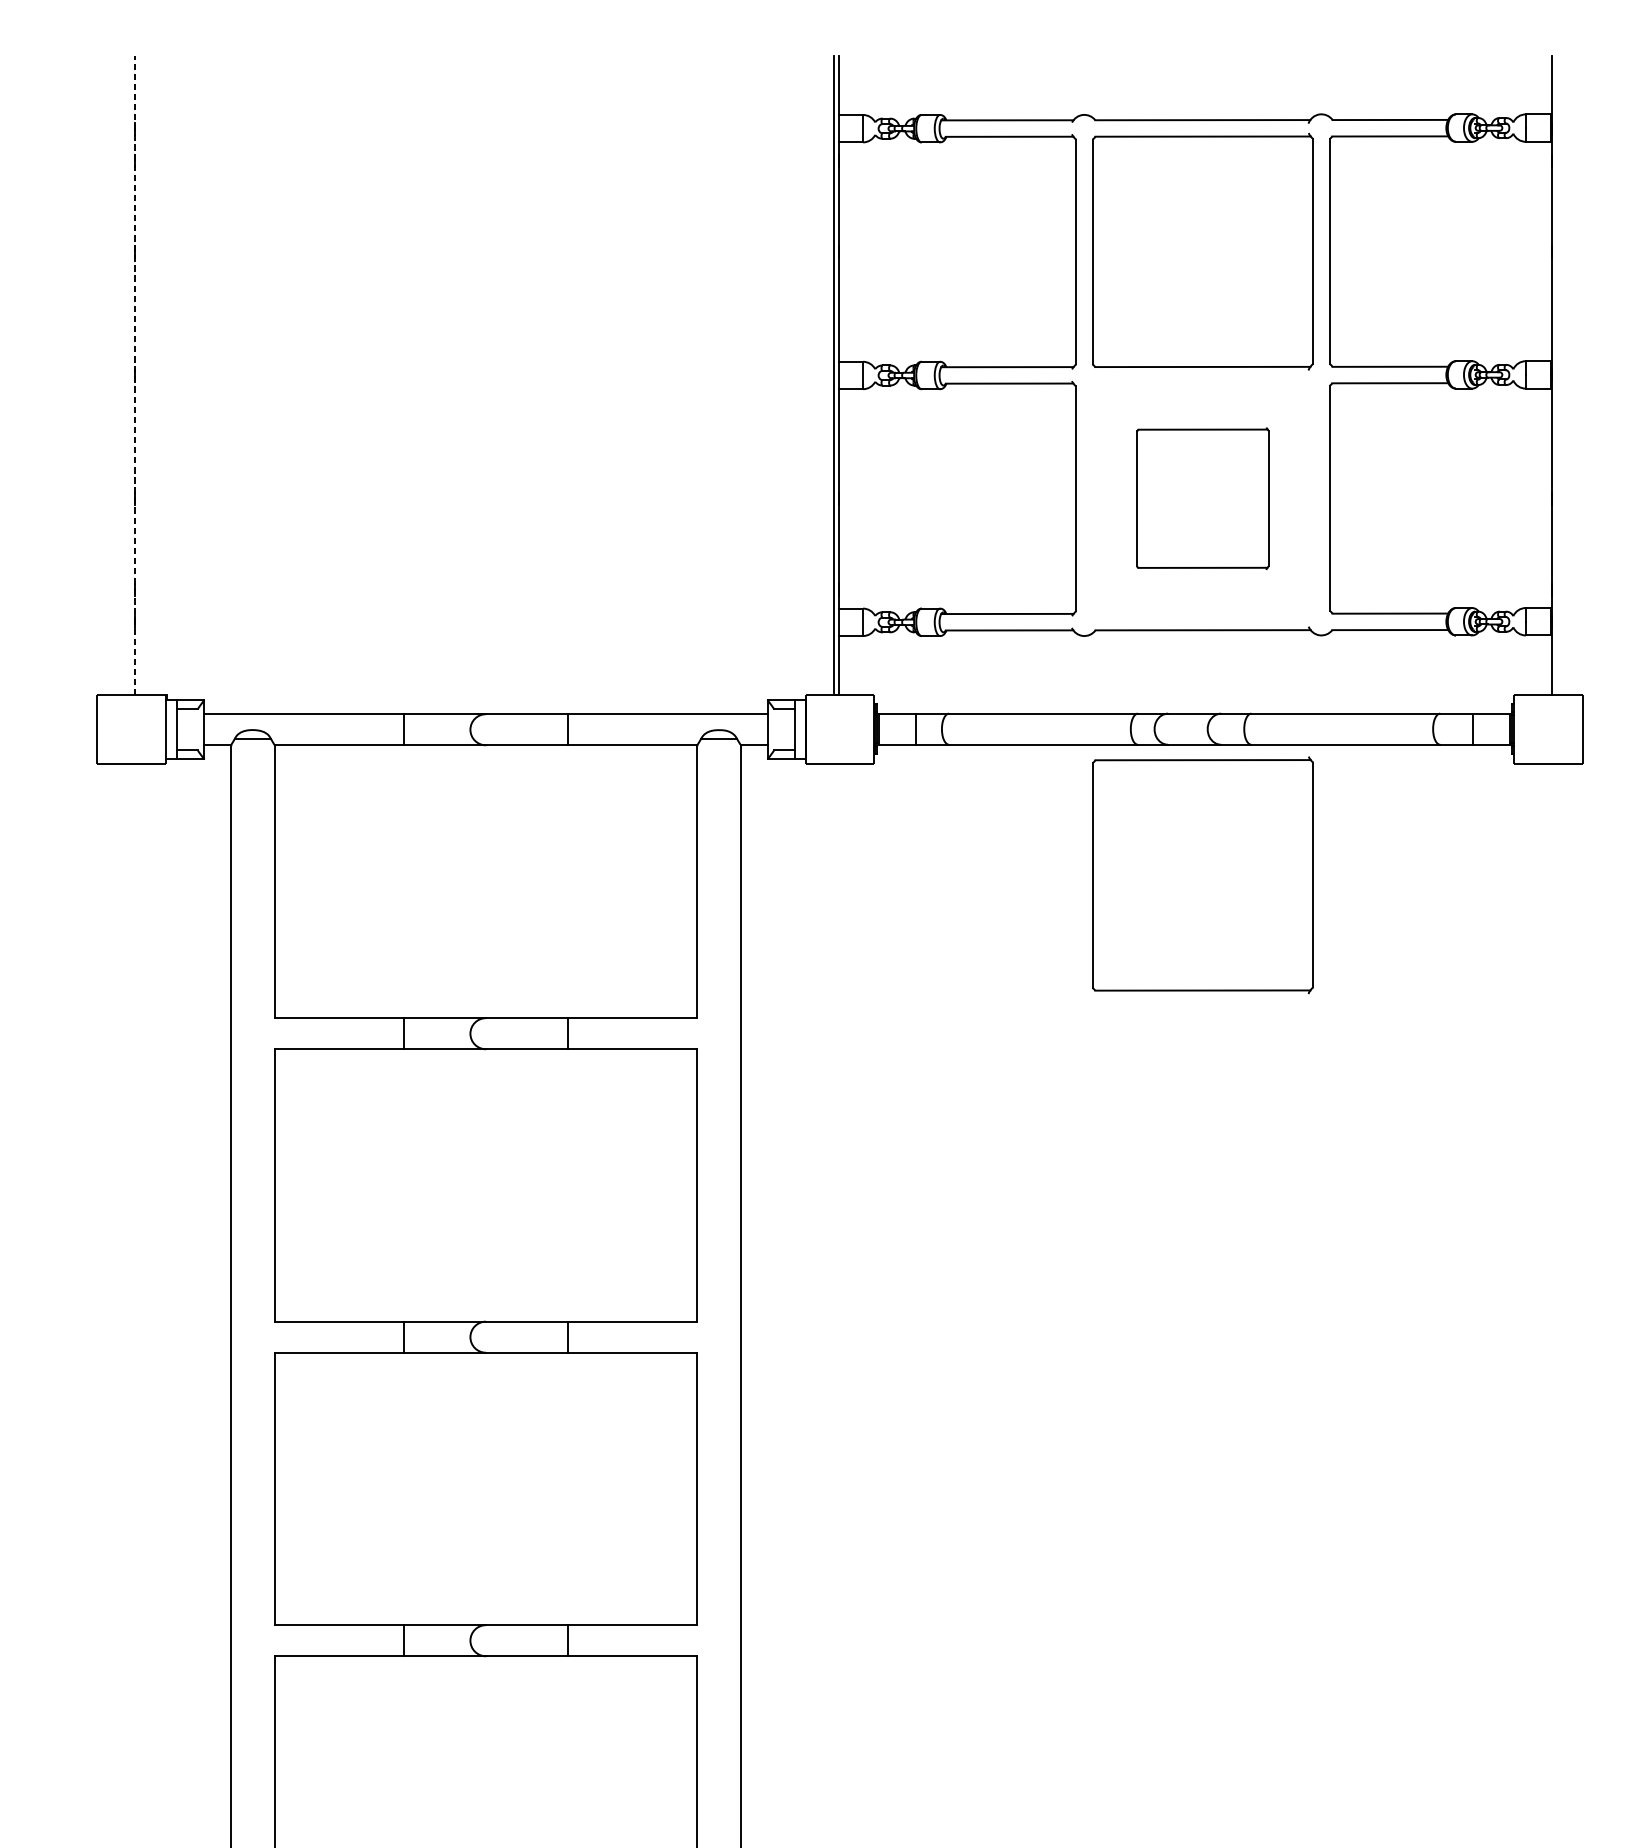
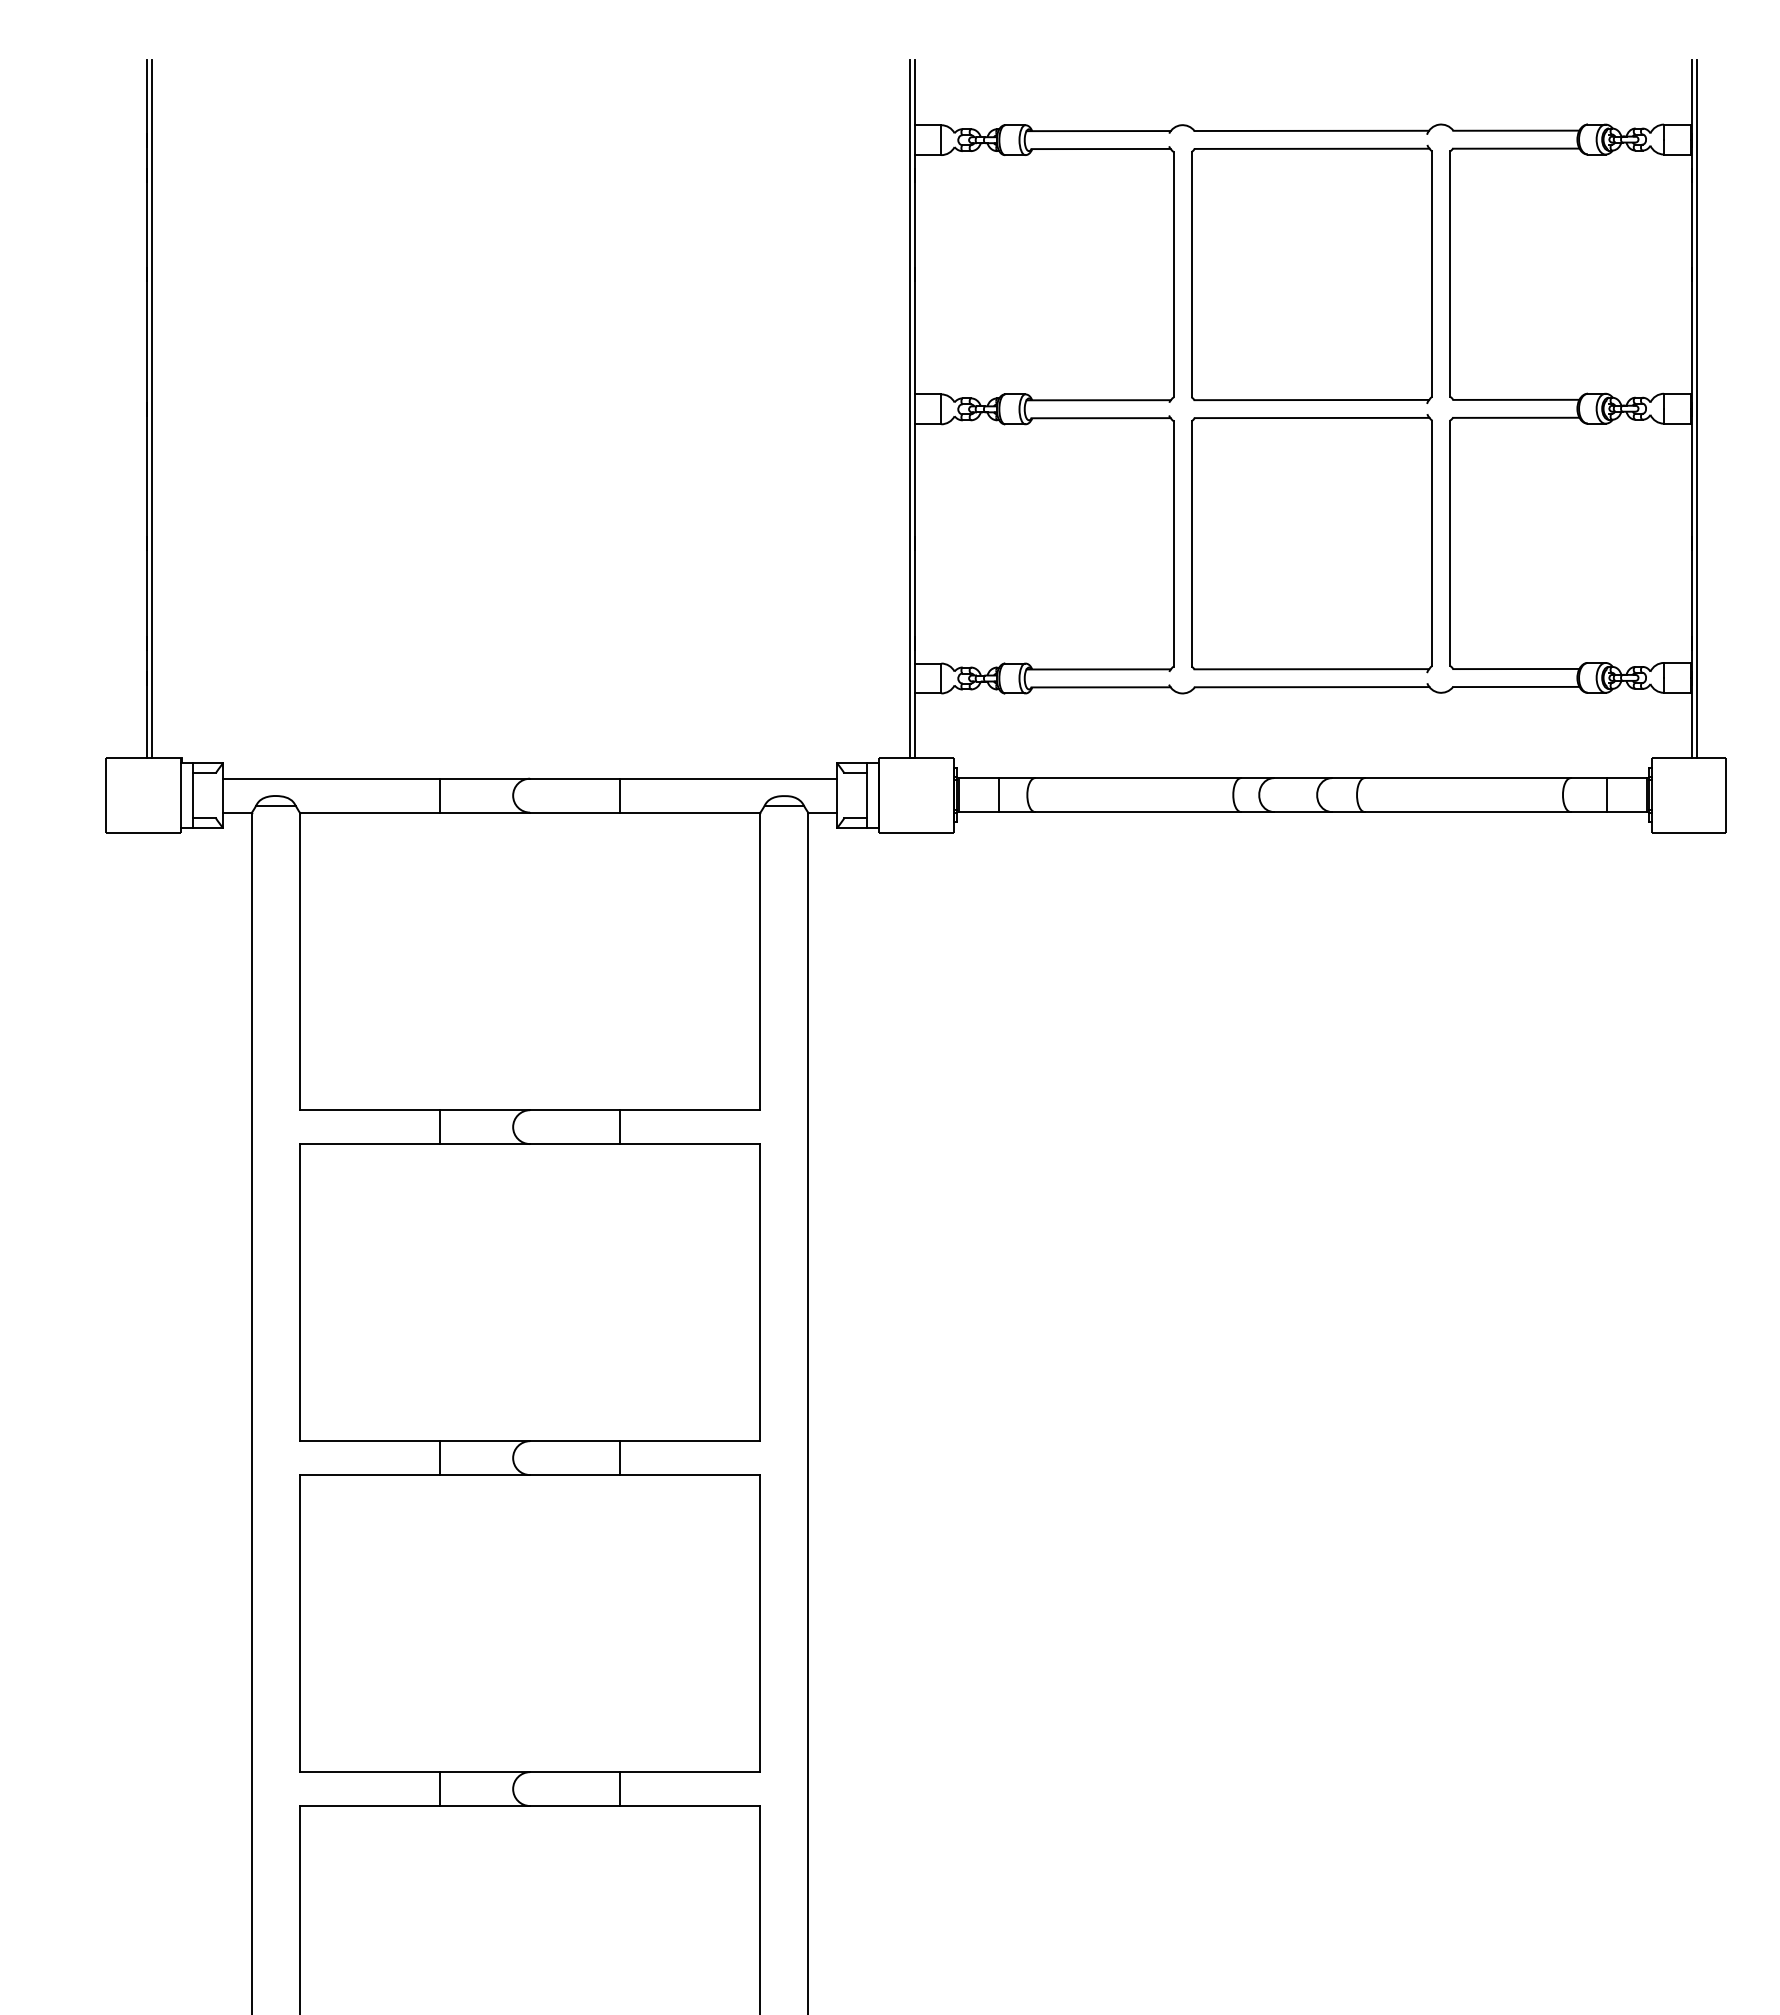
line: (134, 375) -> (146, 409), dashed -> solid
line: (138, 375) -> (151, 409), added
line: (1556, 375) -> (1697, 409), added
part: (1202, 498) -> (1311, 543), size x1.67
part: (1202, 875) -> (1311, 954), removed

